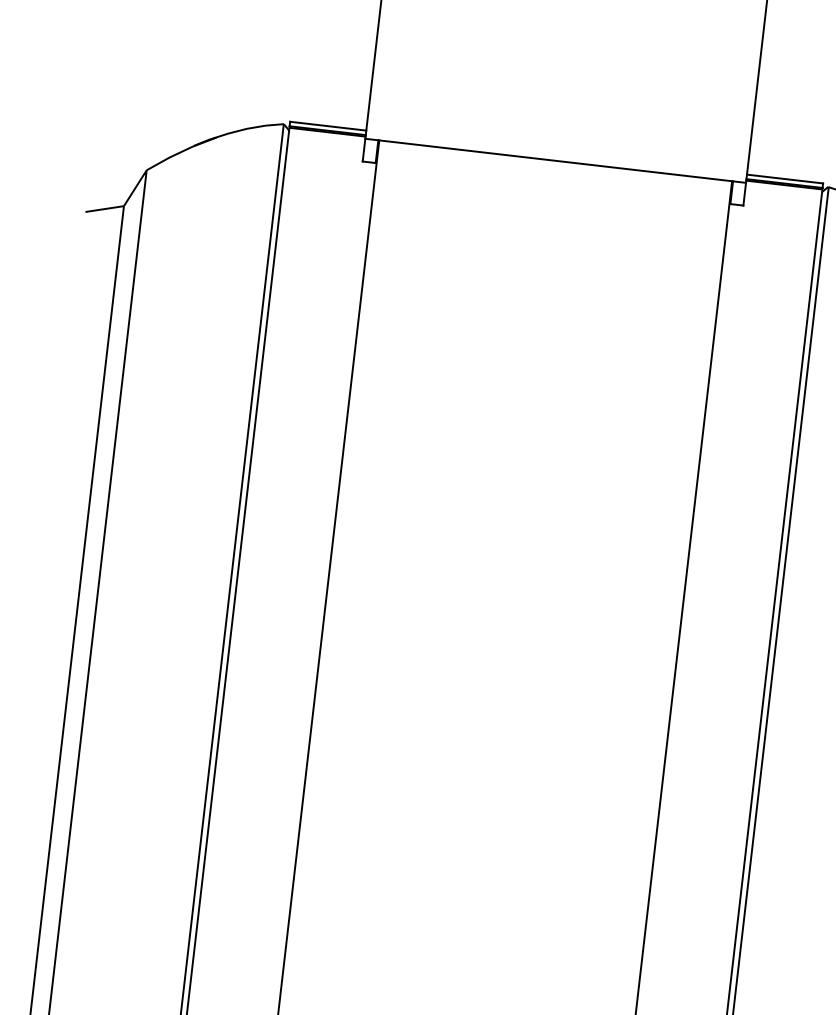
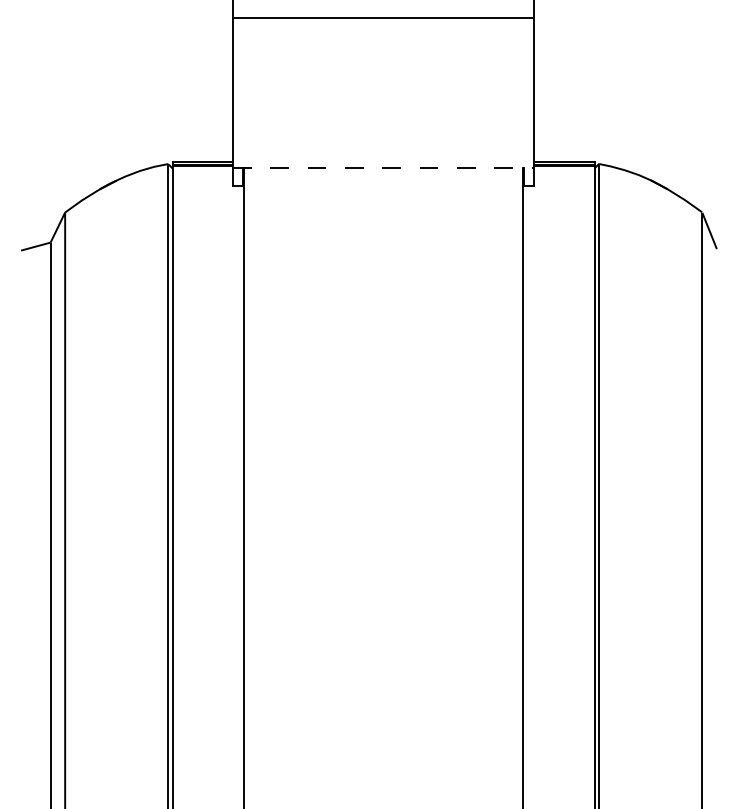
line: (555, 161) -> (383, 168), solid -> dashed

